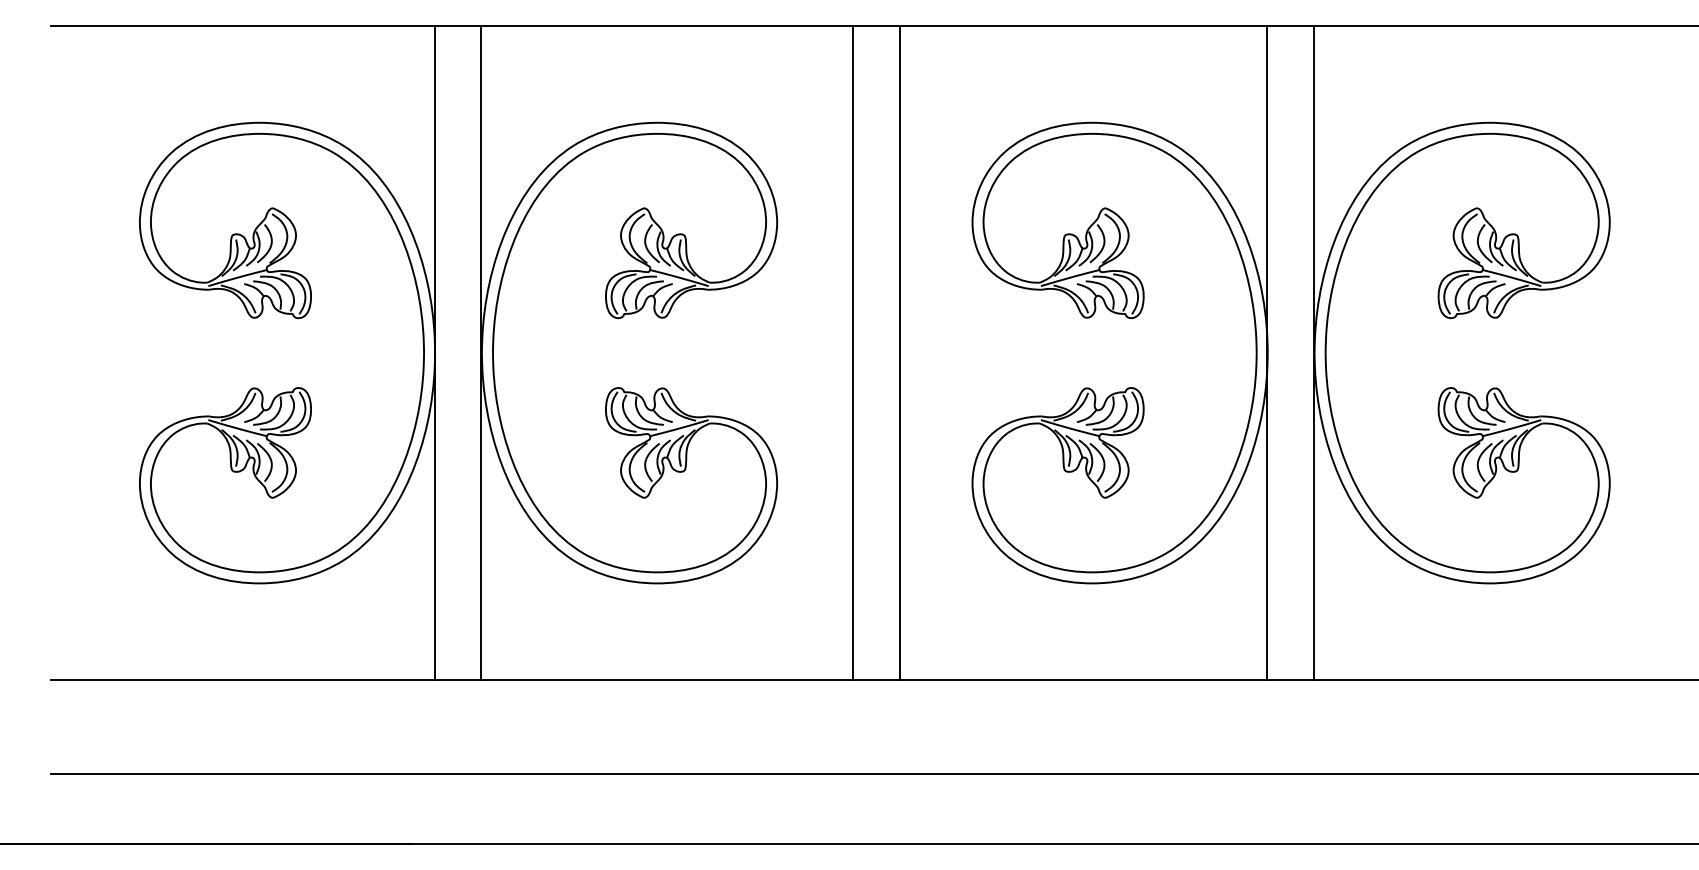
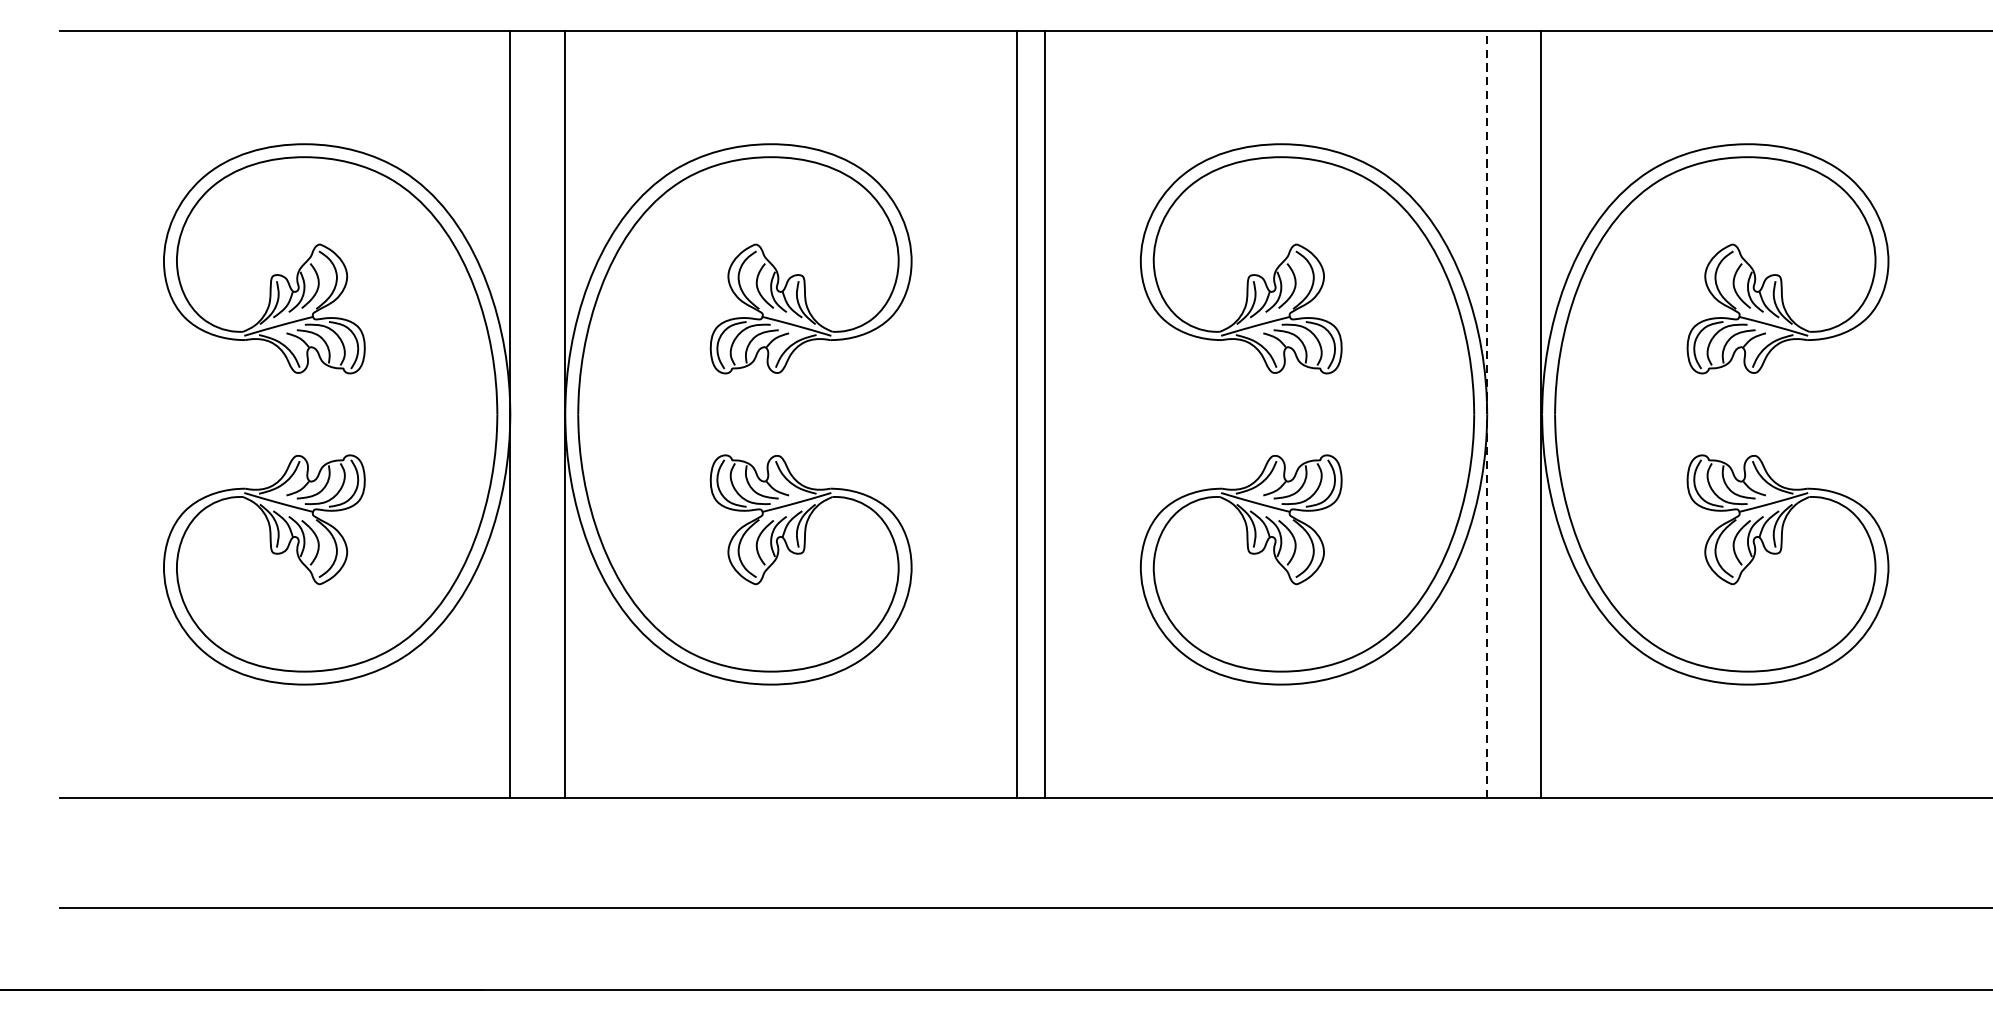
line: (852, 352) -> (1044, 413), moved
line: (899, 352) -> (1016, 413), moved
line: (1267, 353) -> (1486, 414), solid -> dashed

